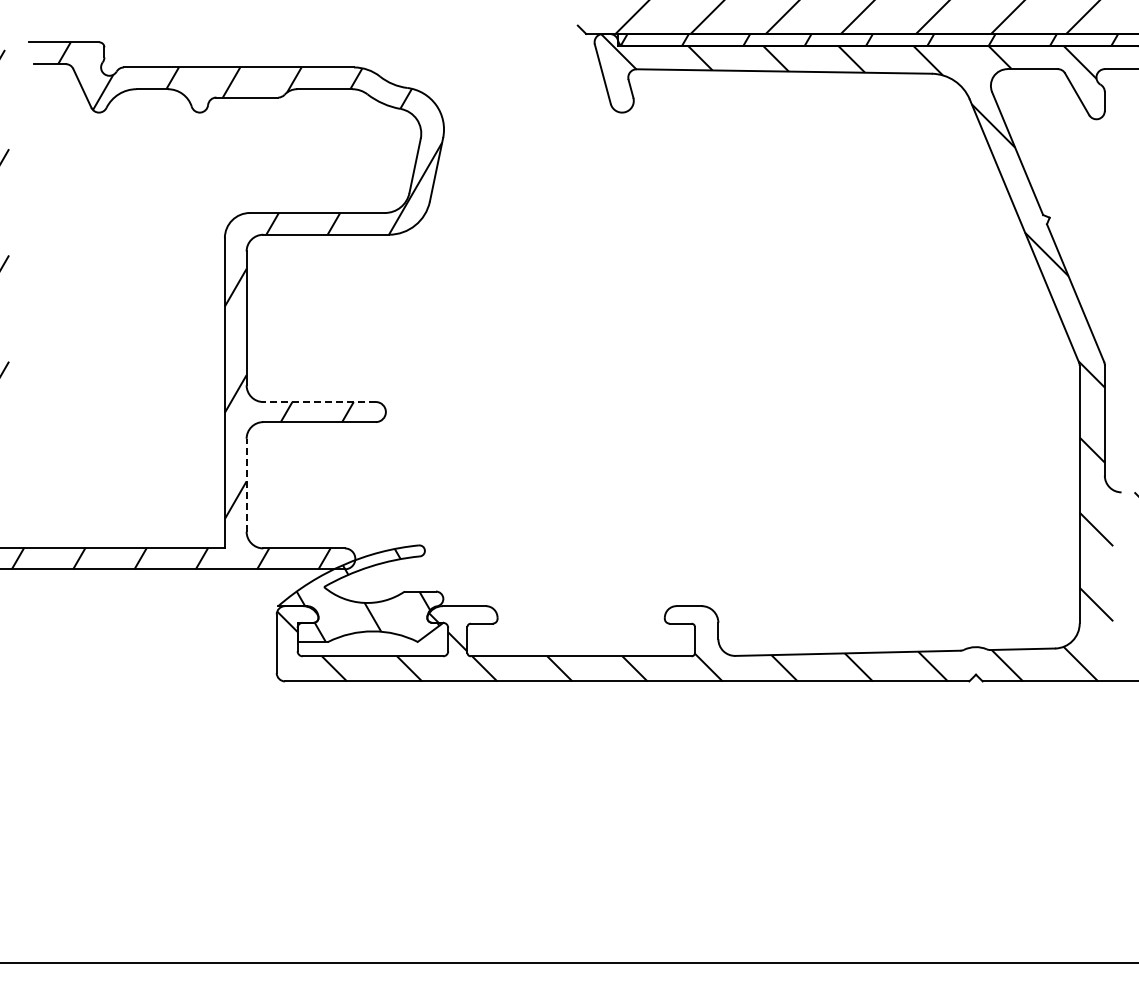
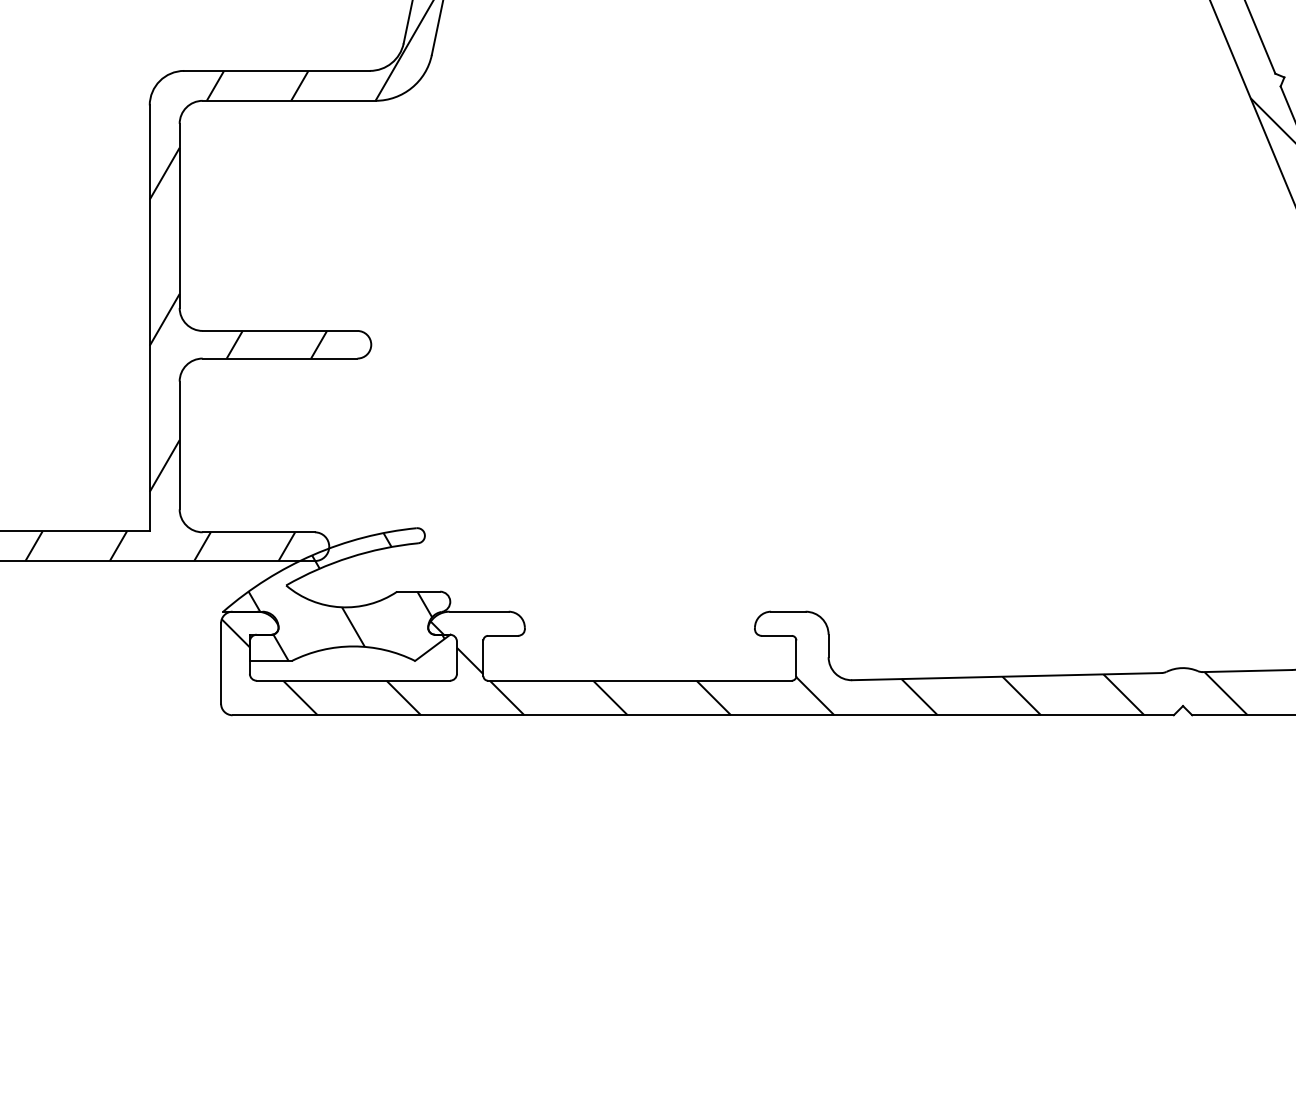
line: (319, 402) -> (279, 331), dashed -> solid
line: (246, 484) -> (179, 444), dashed -> solid

